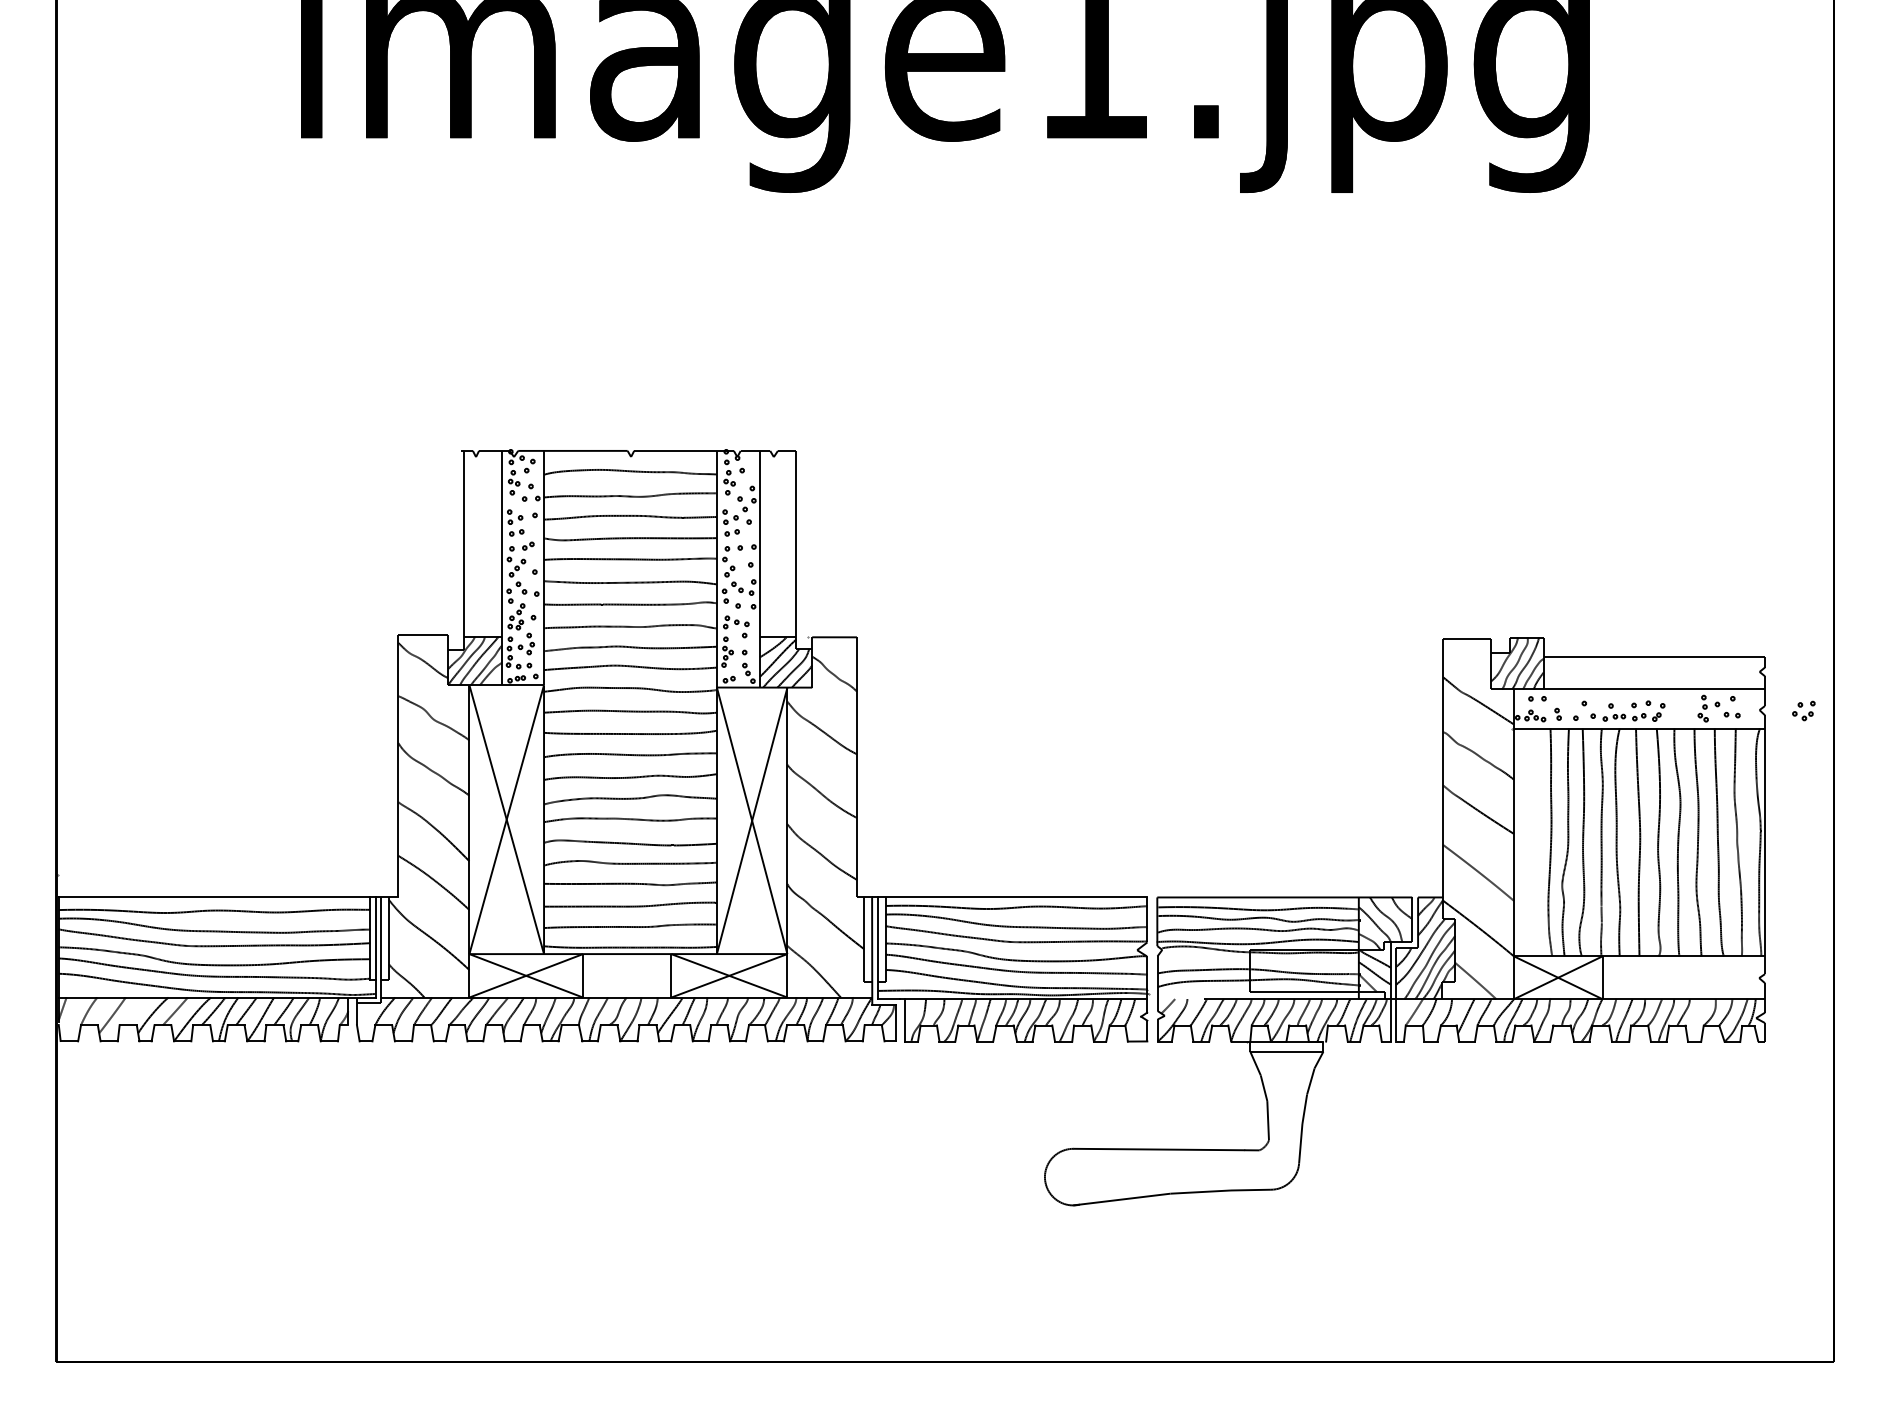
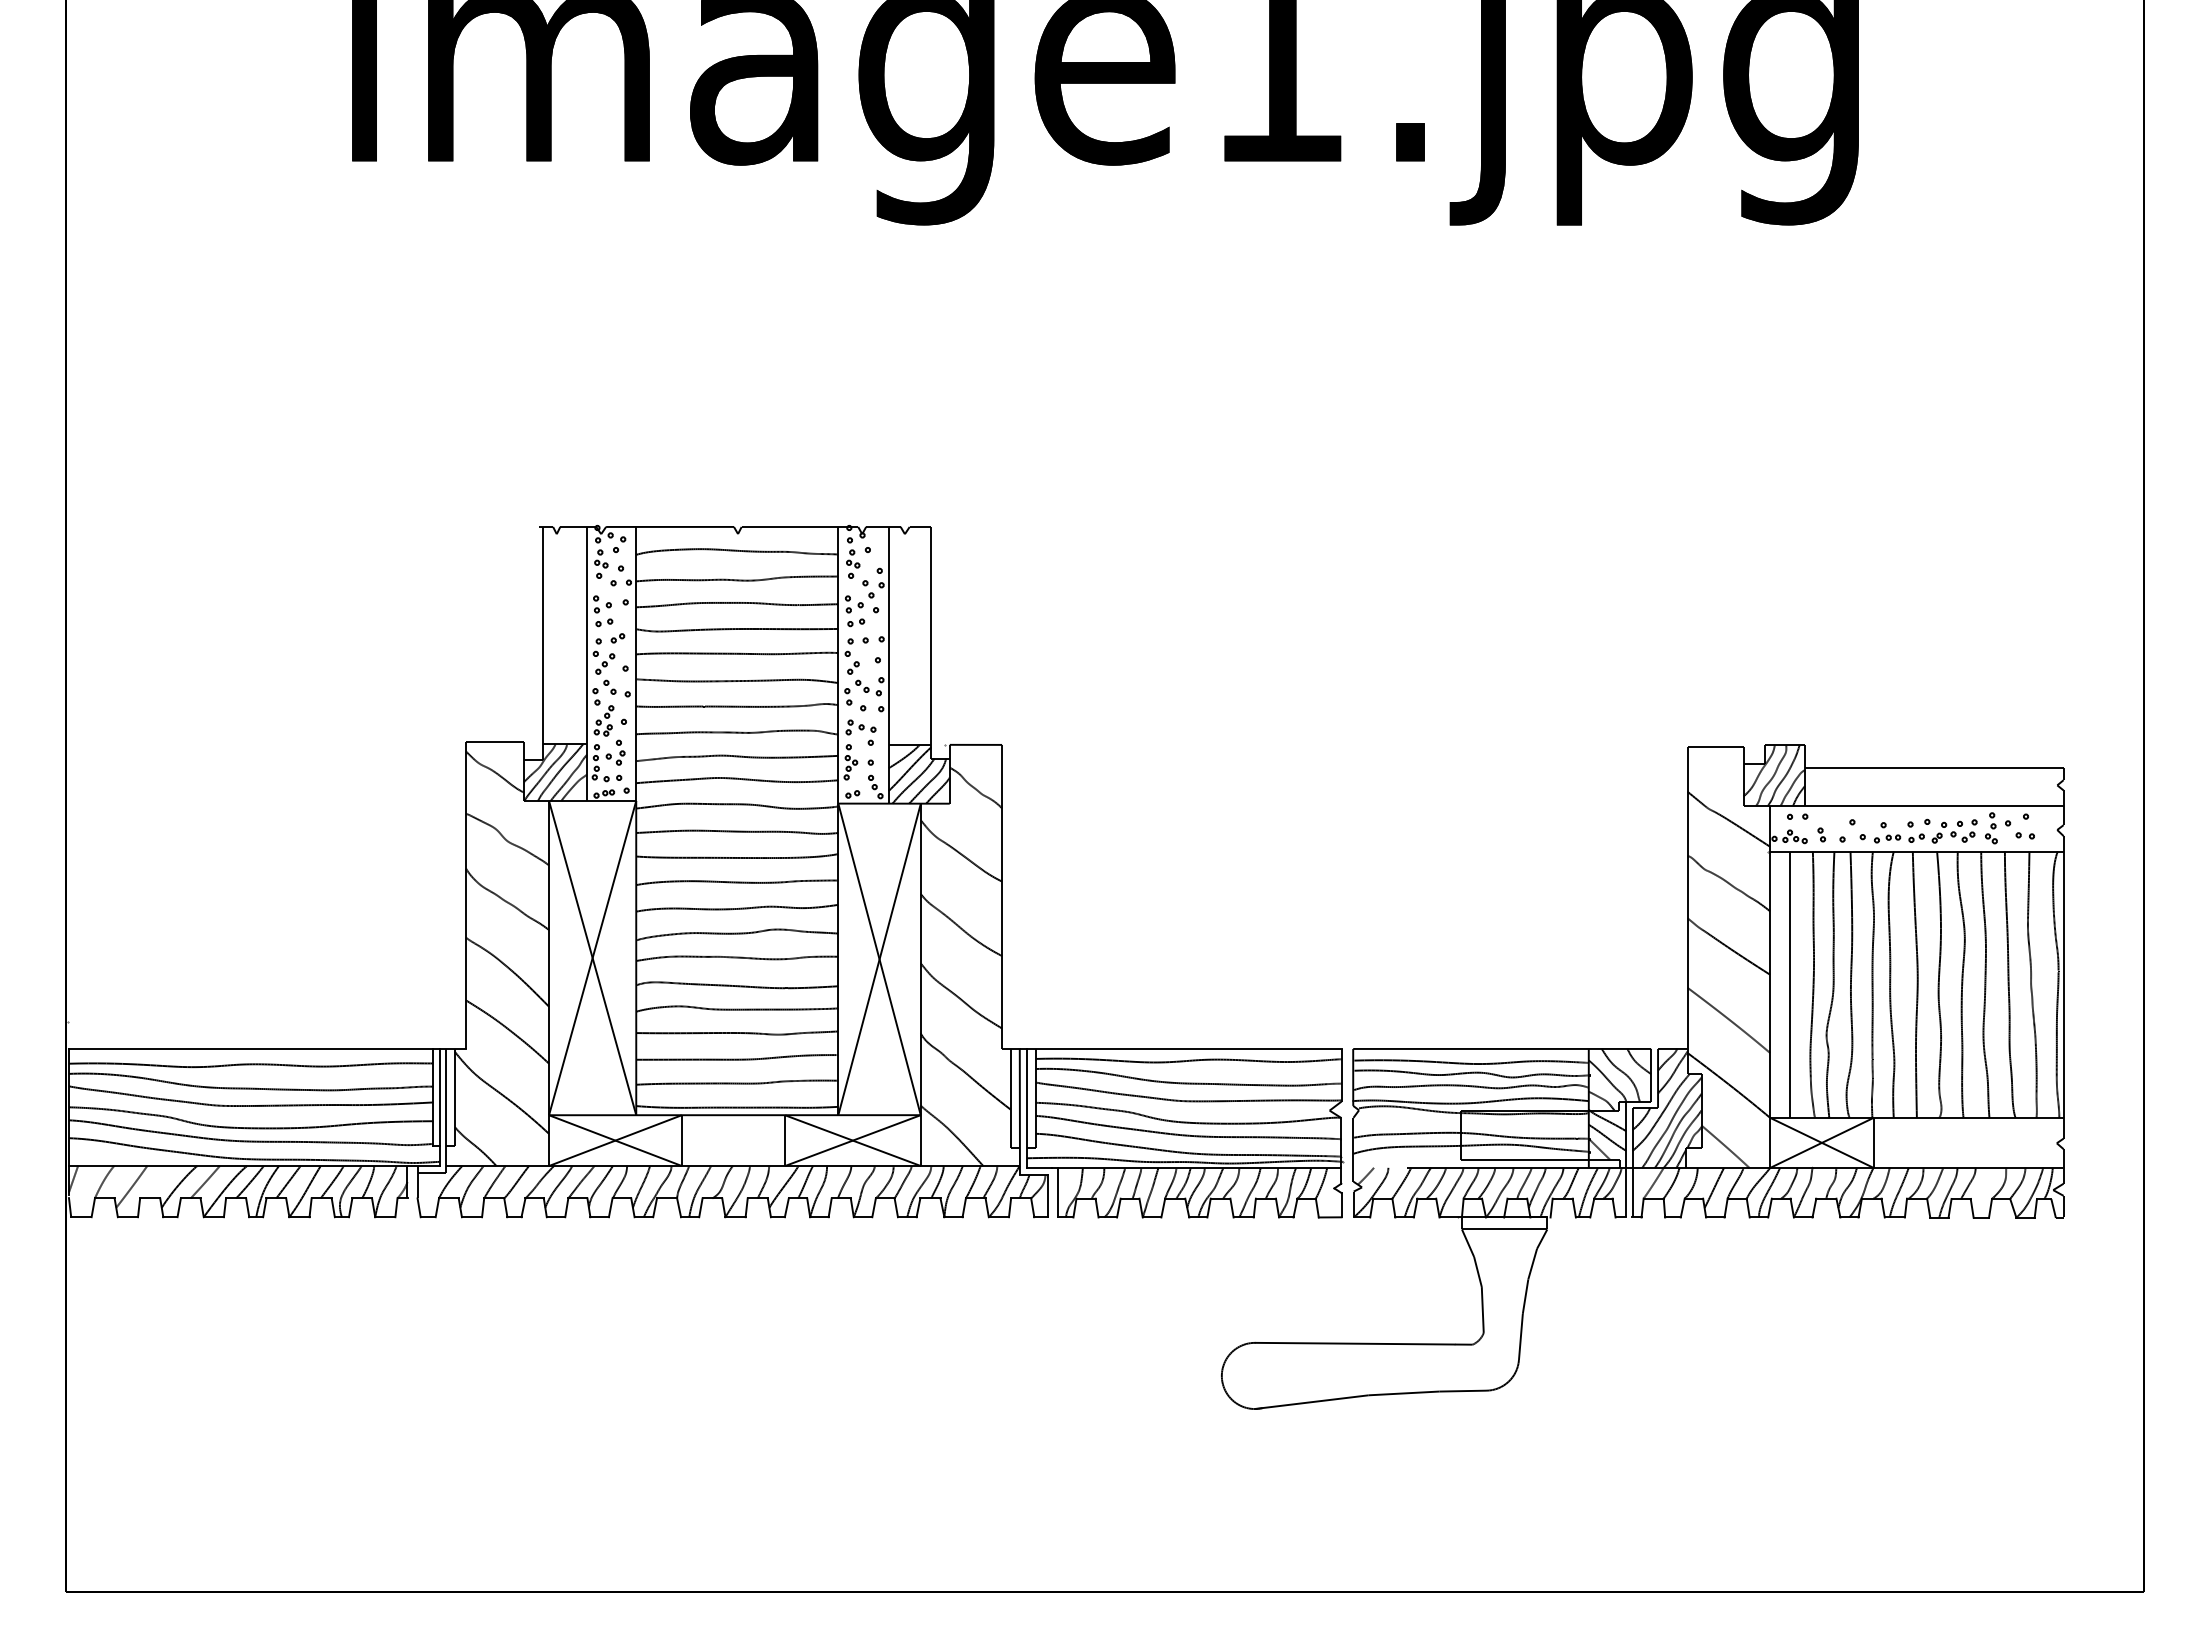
part: (1803, 710) -> (1963, 830), moved
line: (1531, 842) -> (1790, 984), added

